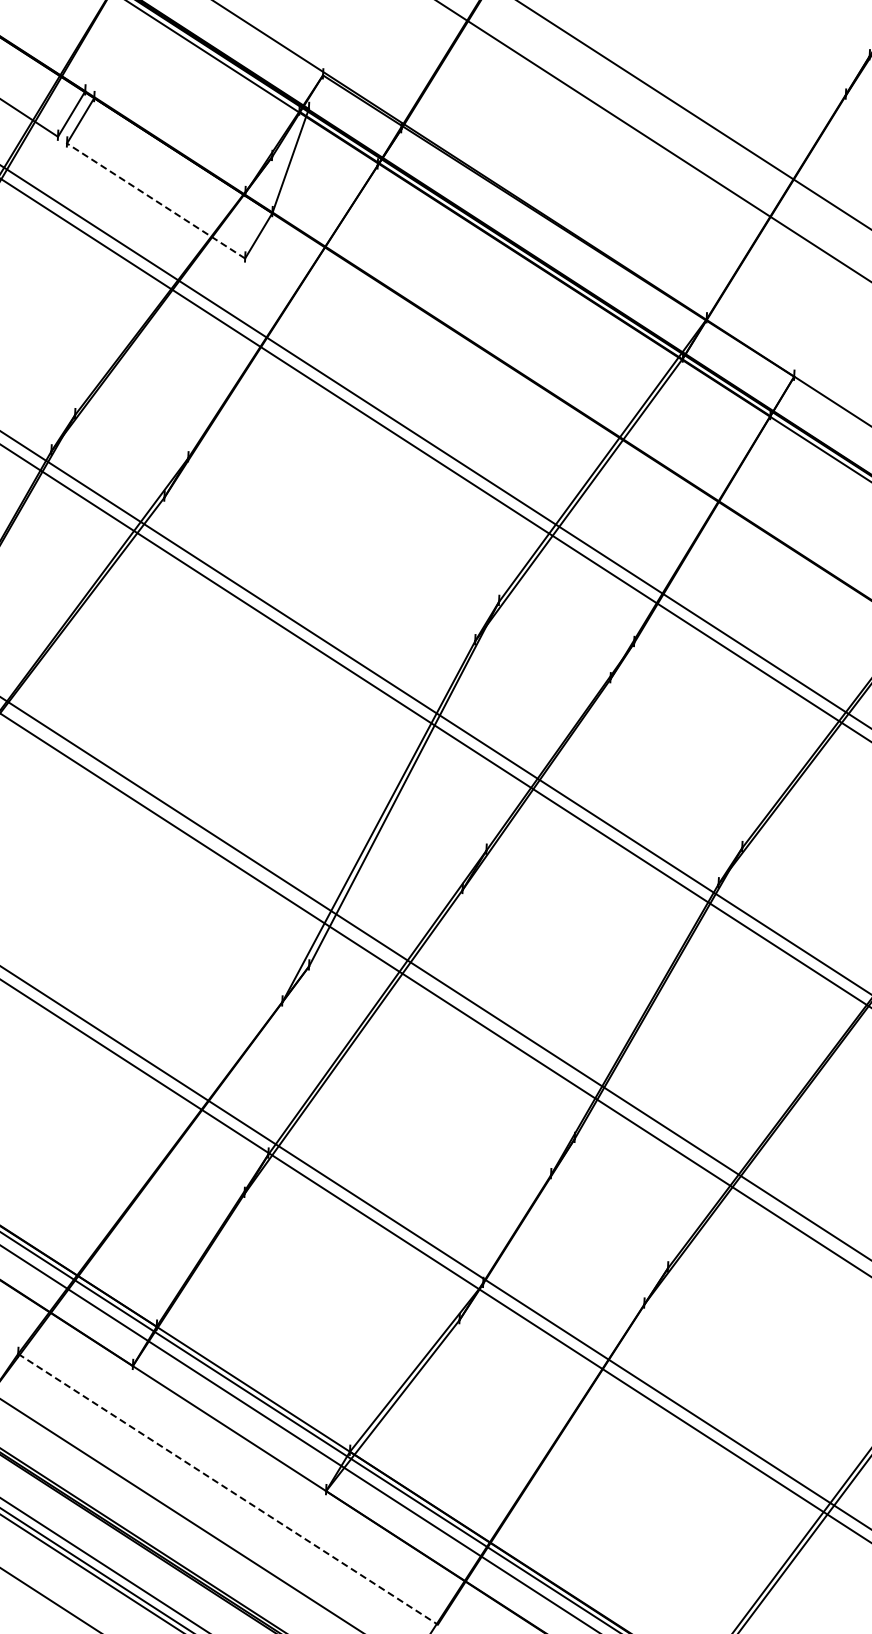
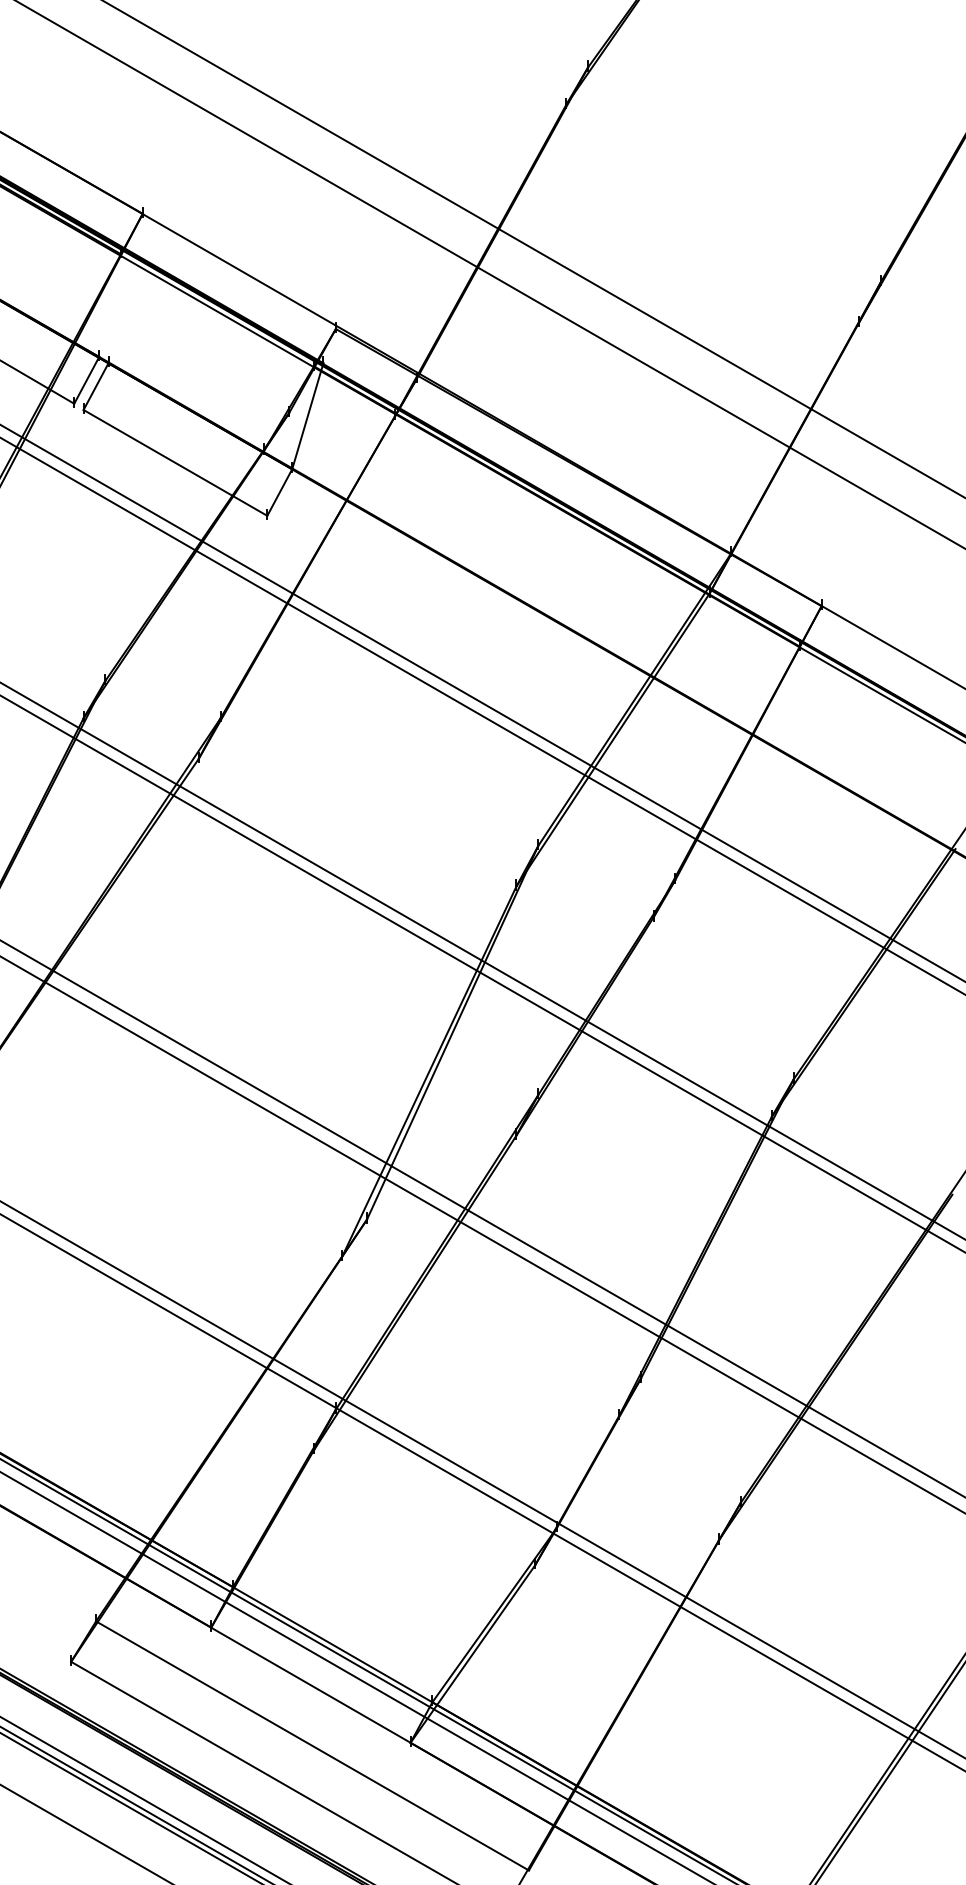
line: (156, 200) -> (175, 462), dashed -> solid
line: (228, 1488) -> (312, 1745), dashed -> solid

